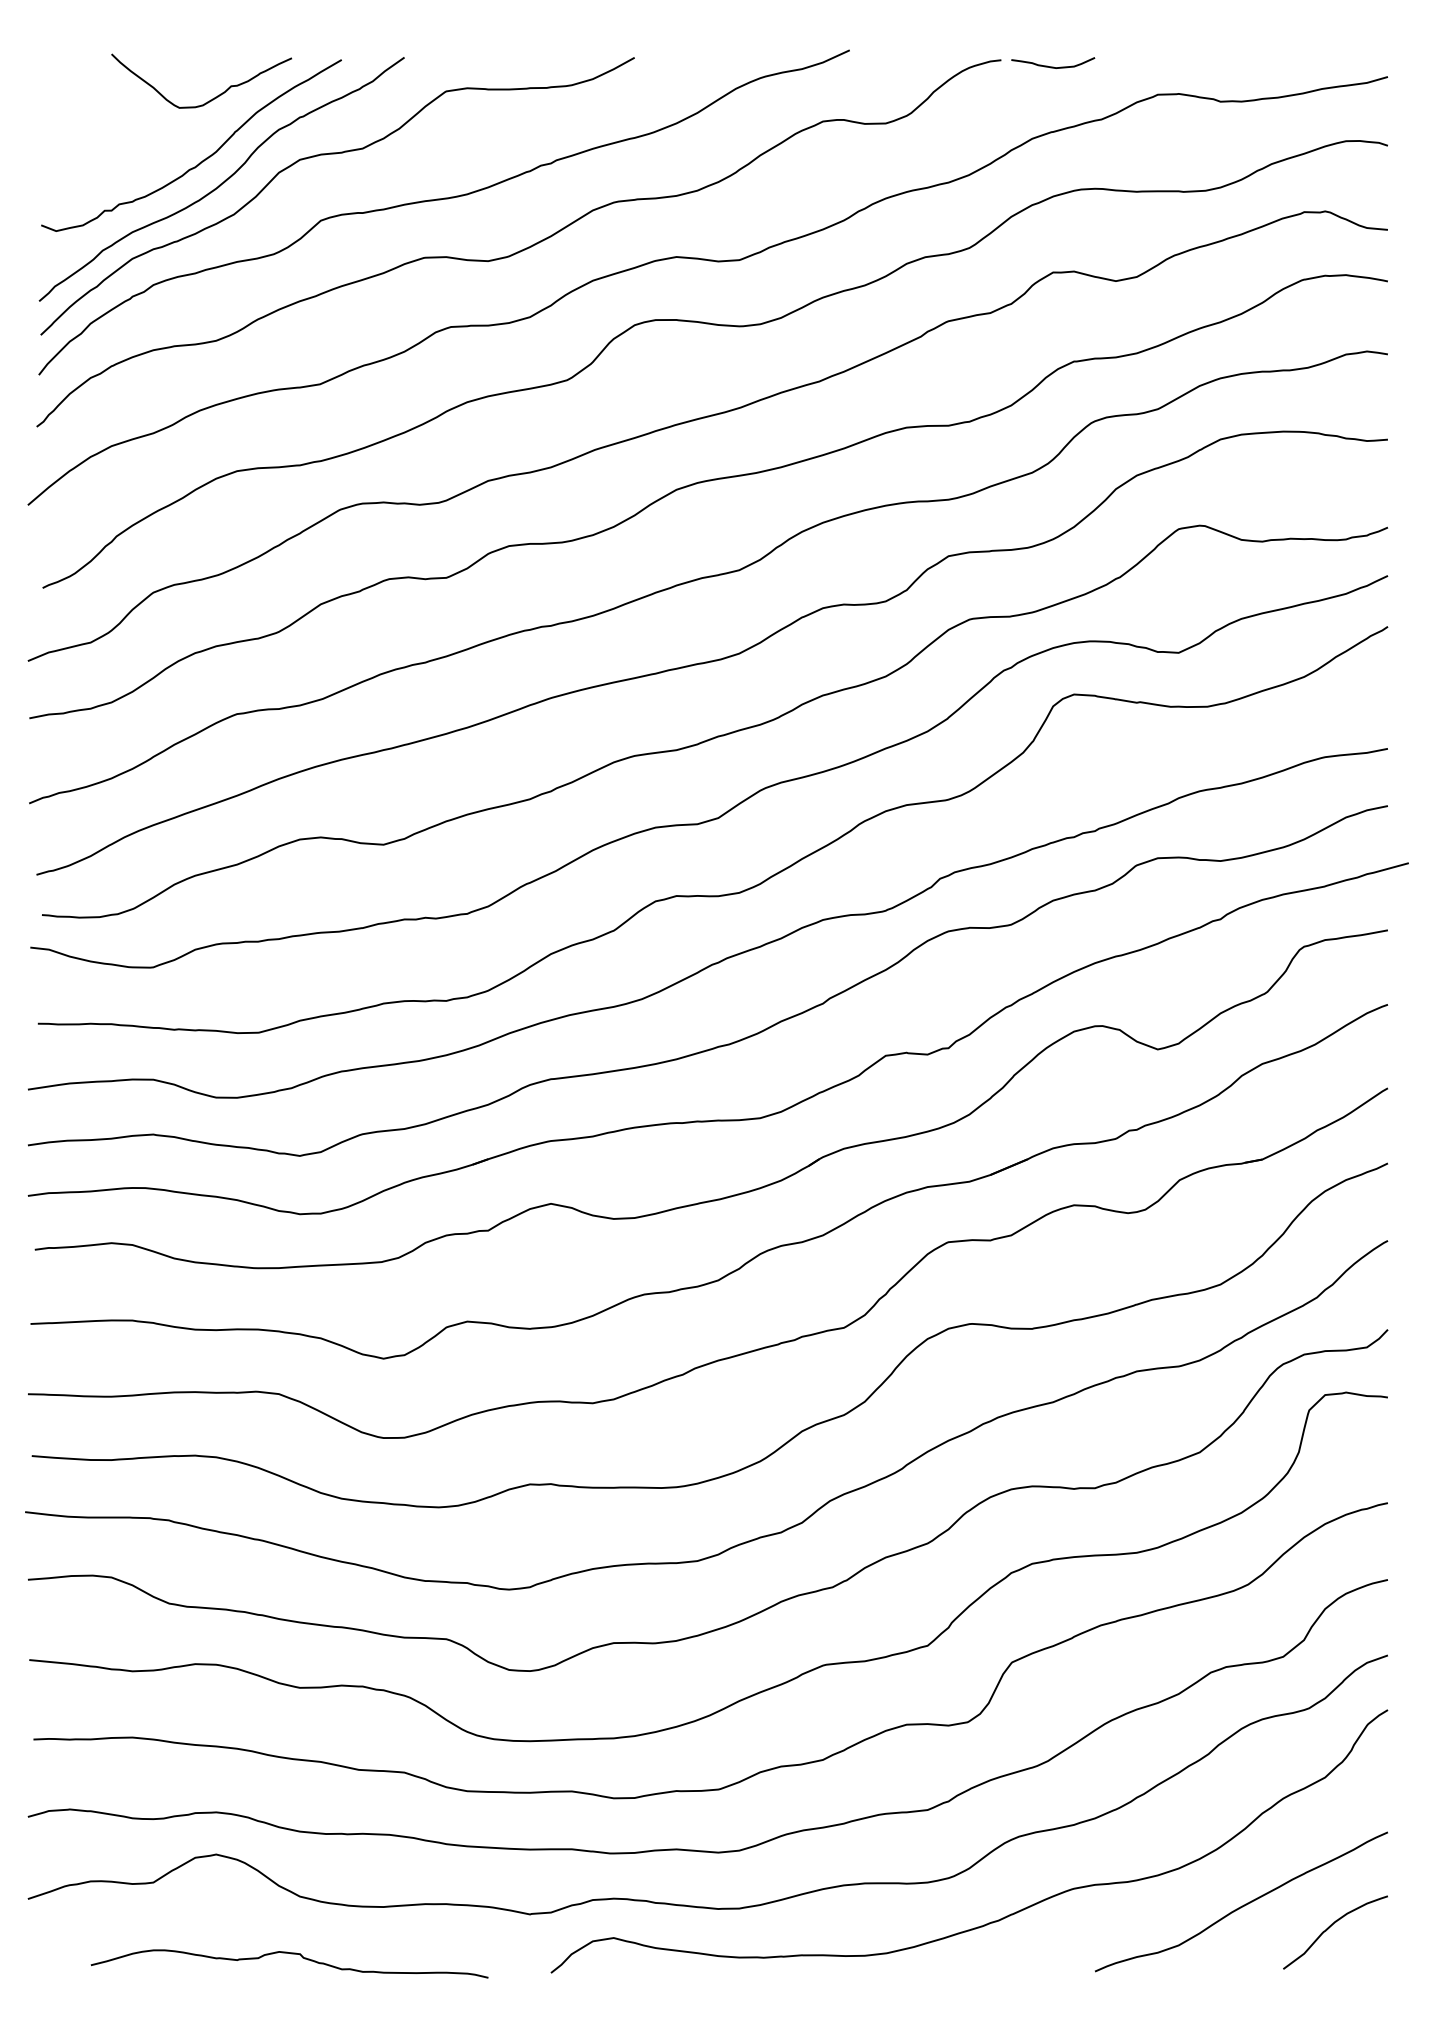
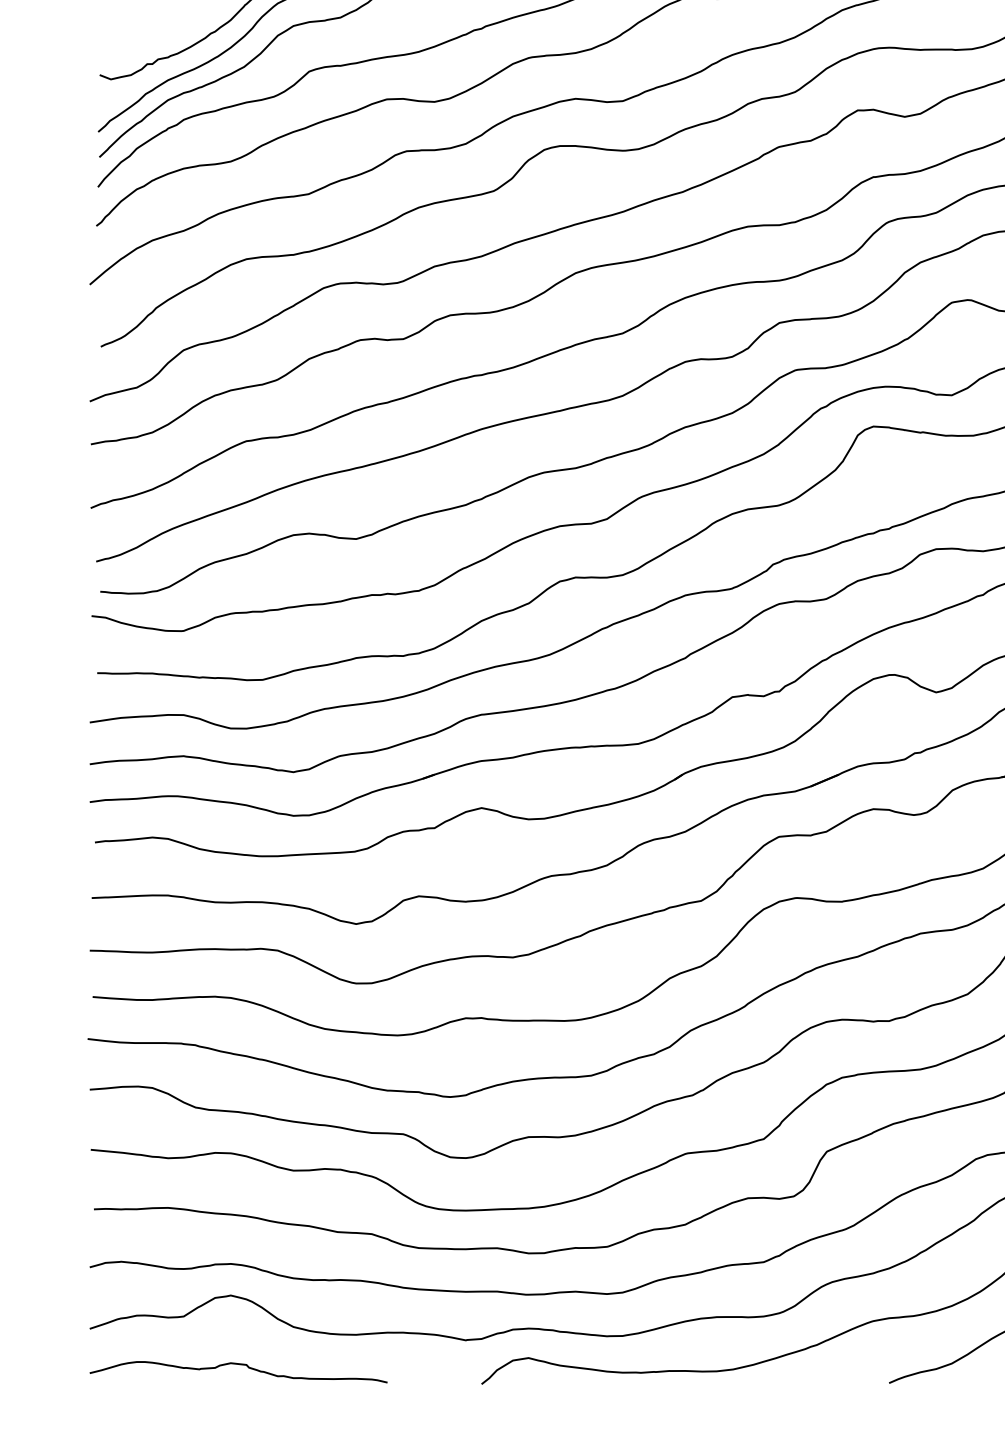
curve: (291, 1954) -> (240, 1365), moved

